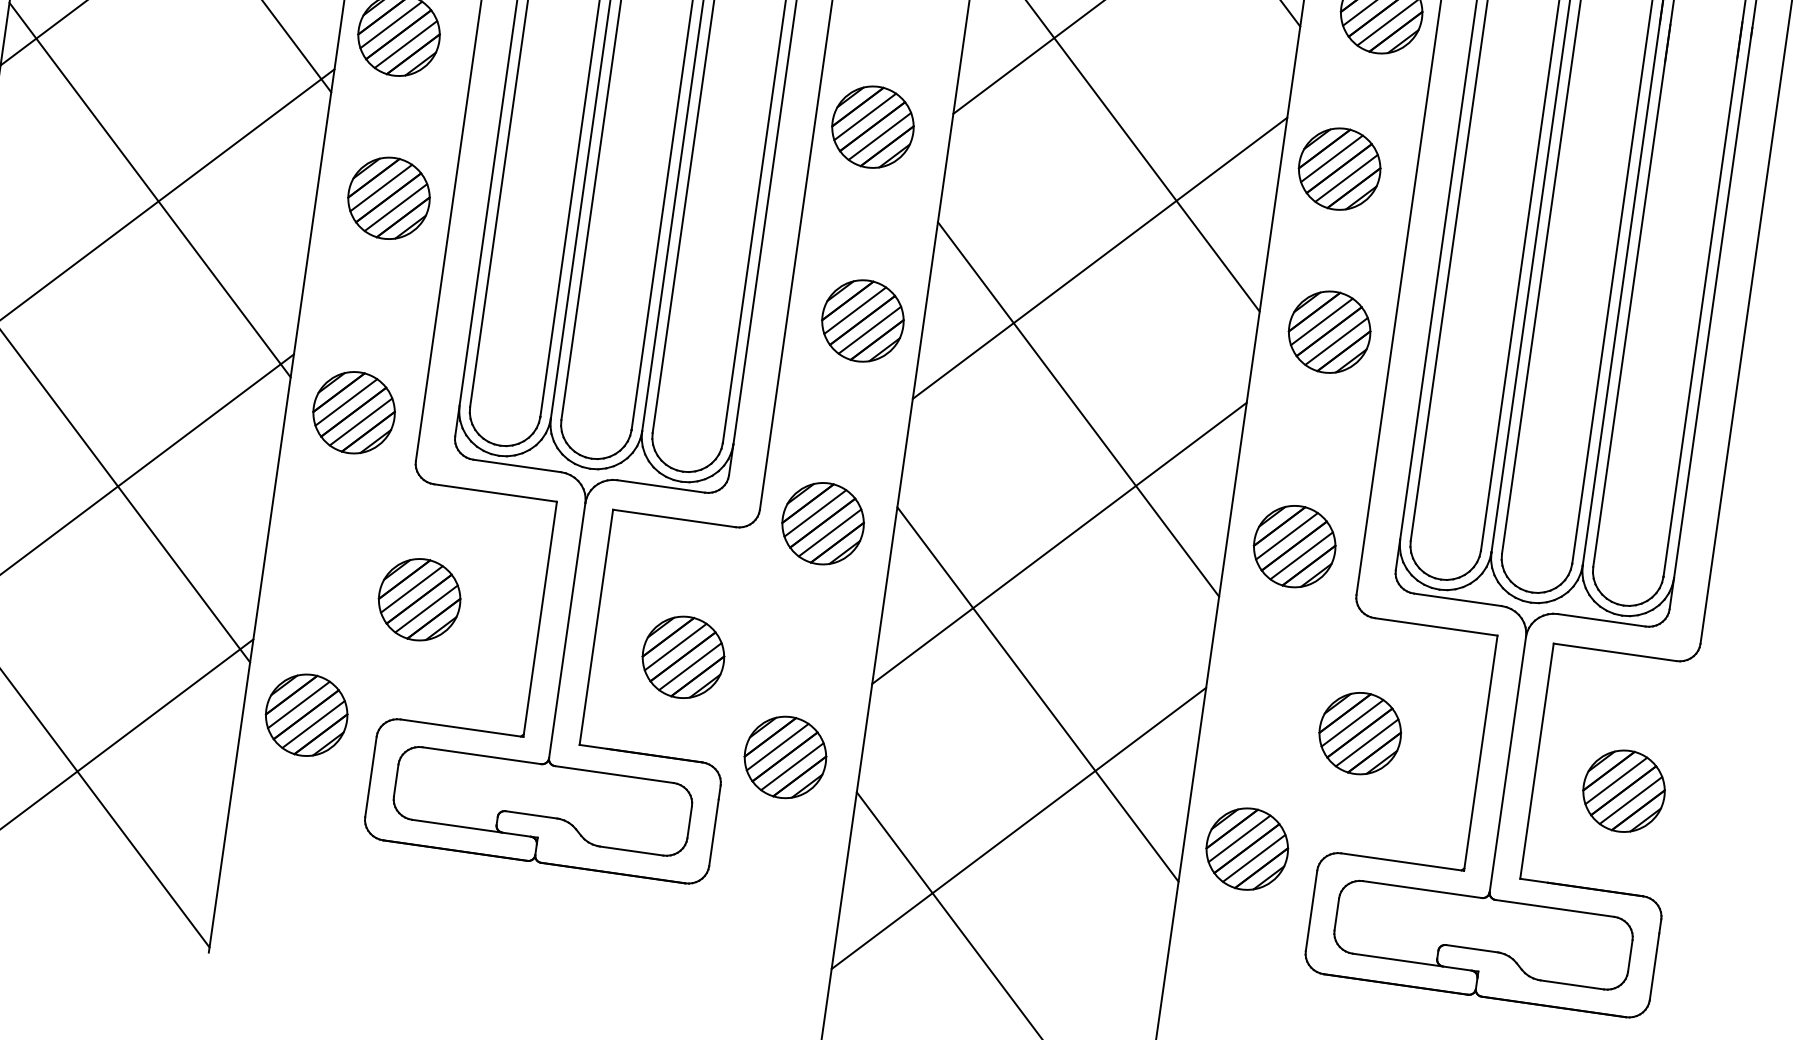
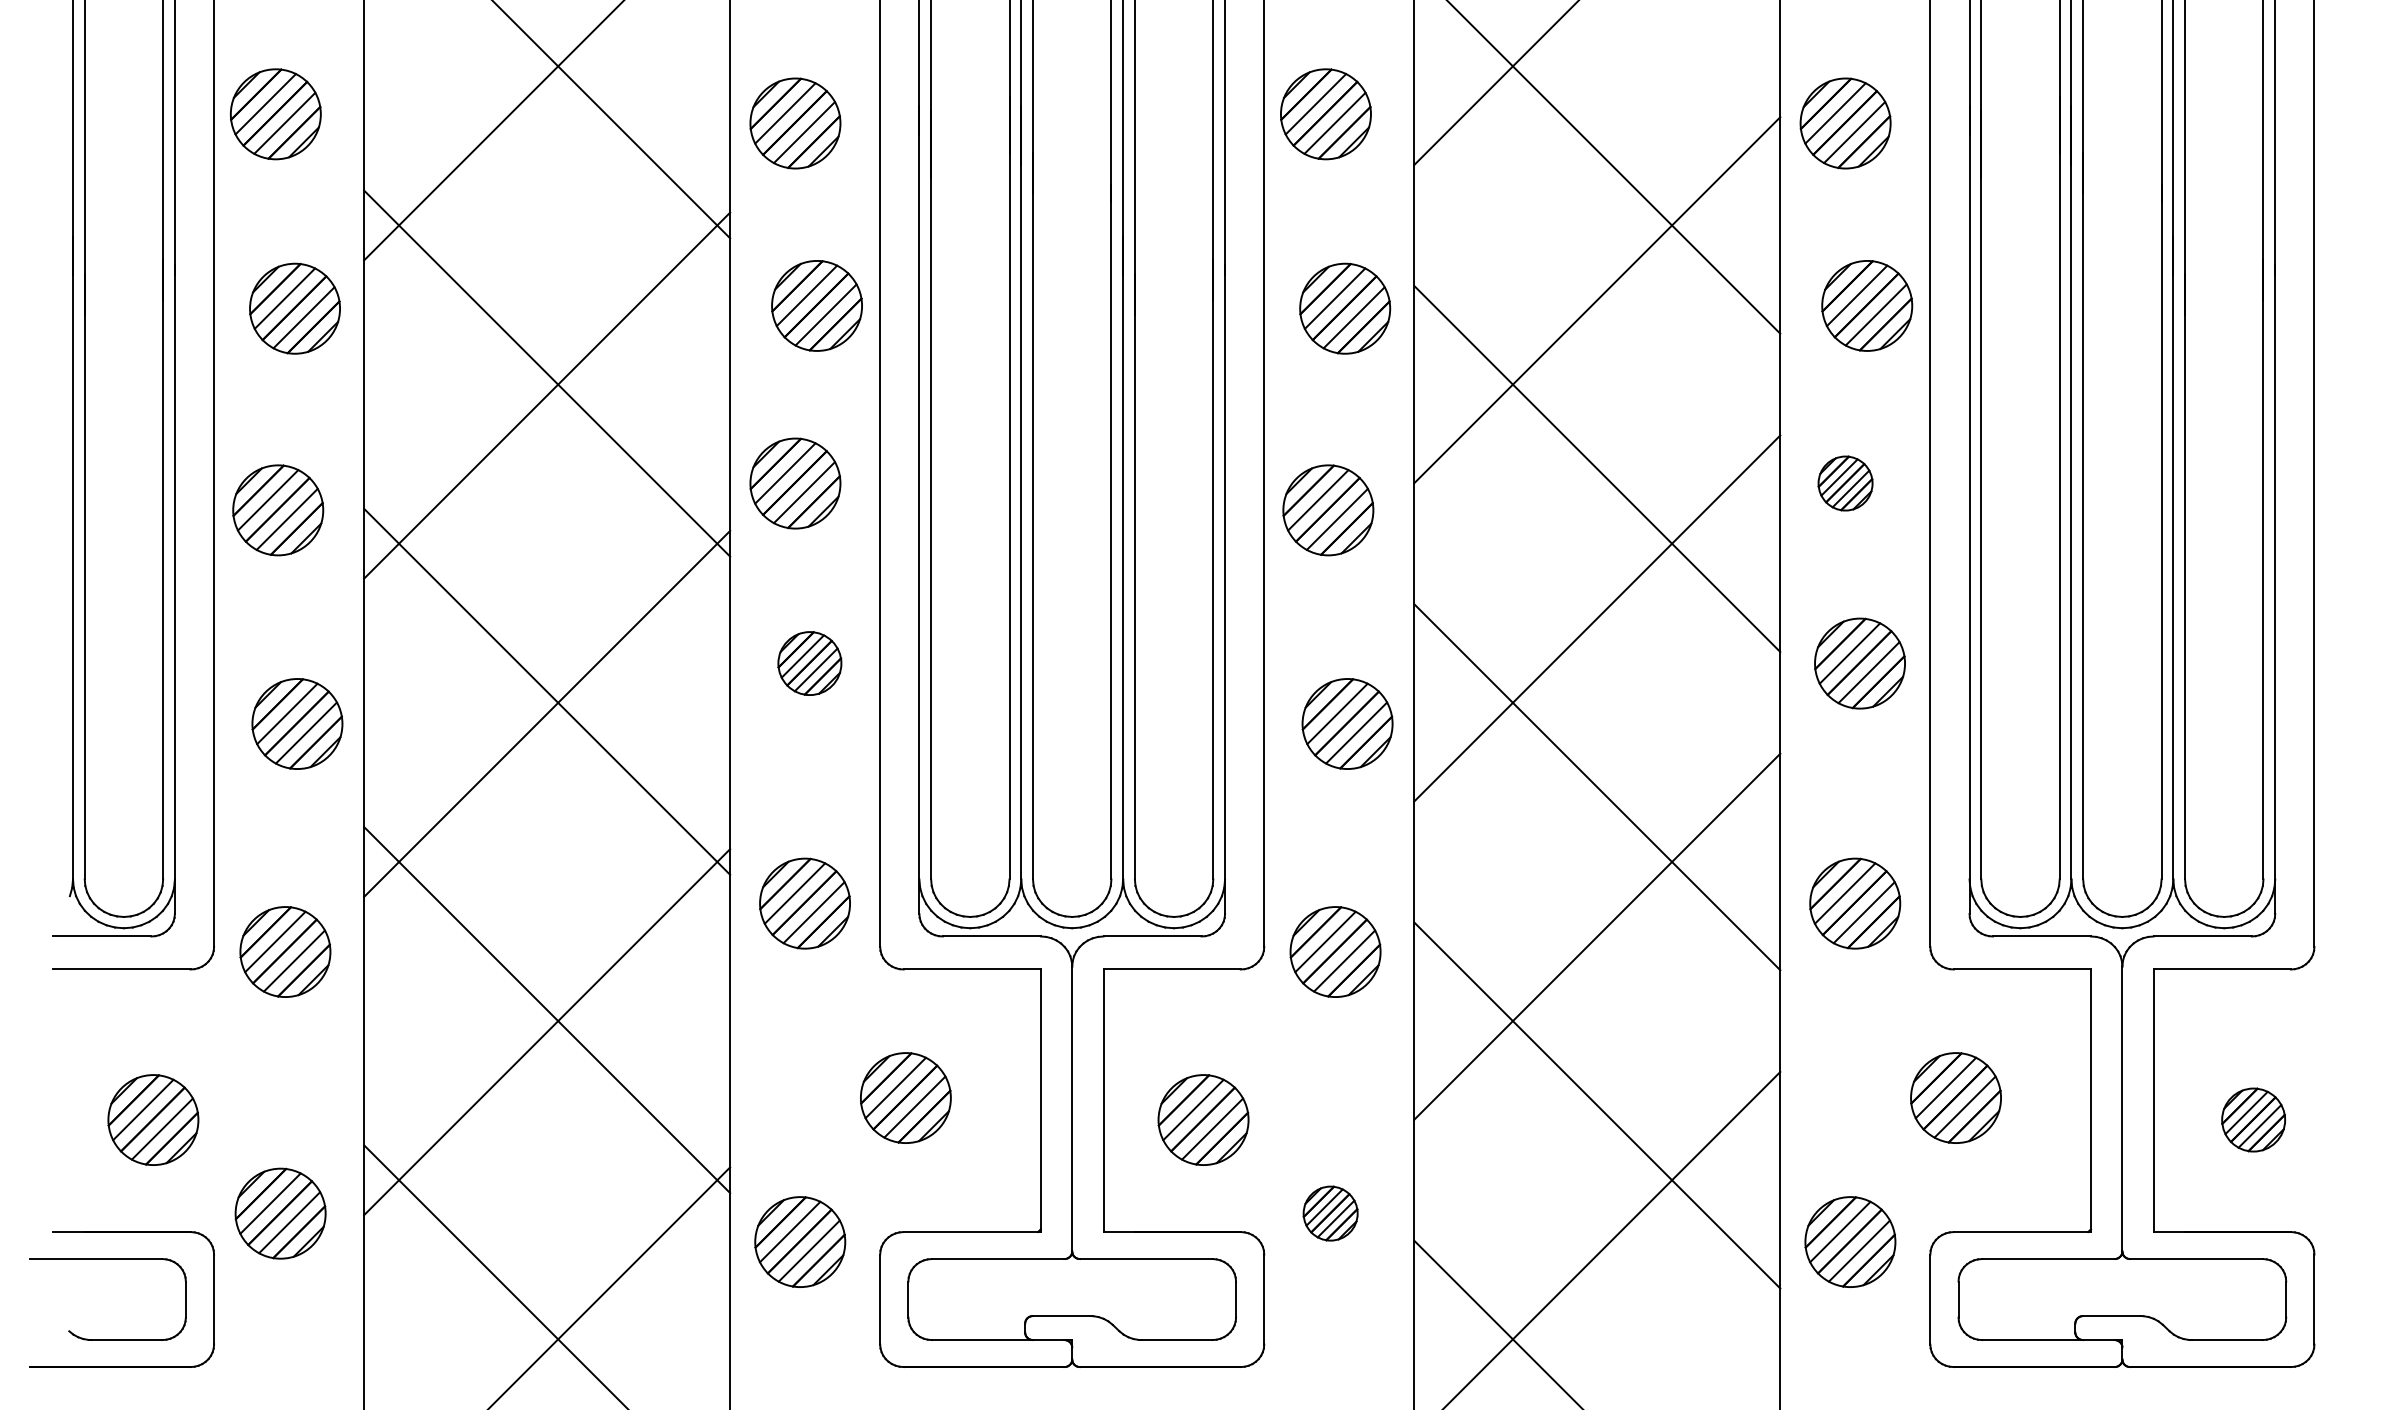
part: (1339, 169) -> (1845, 483), size x0.6
part: (388, 198) -> (809, 663), size x0.7
part: (785, 757) -> (1330, 1213), size x0.6
part: (1623, 790) -> (2253, 1119), size x0.7

